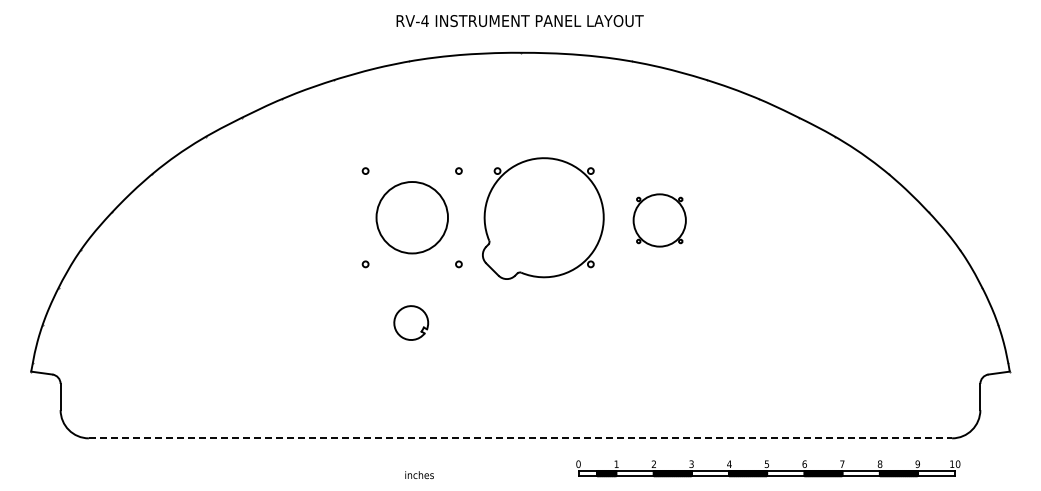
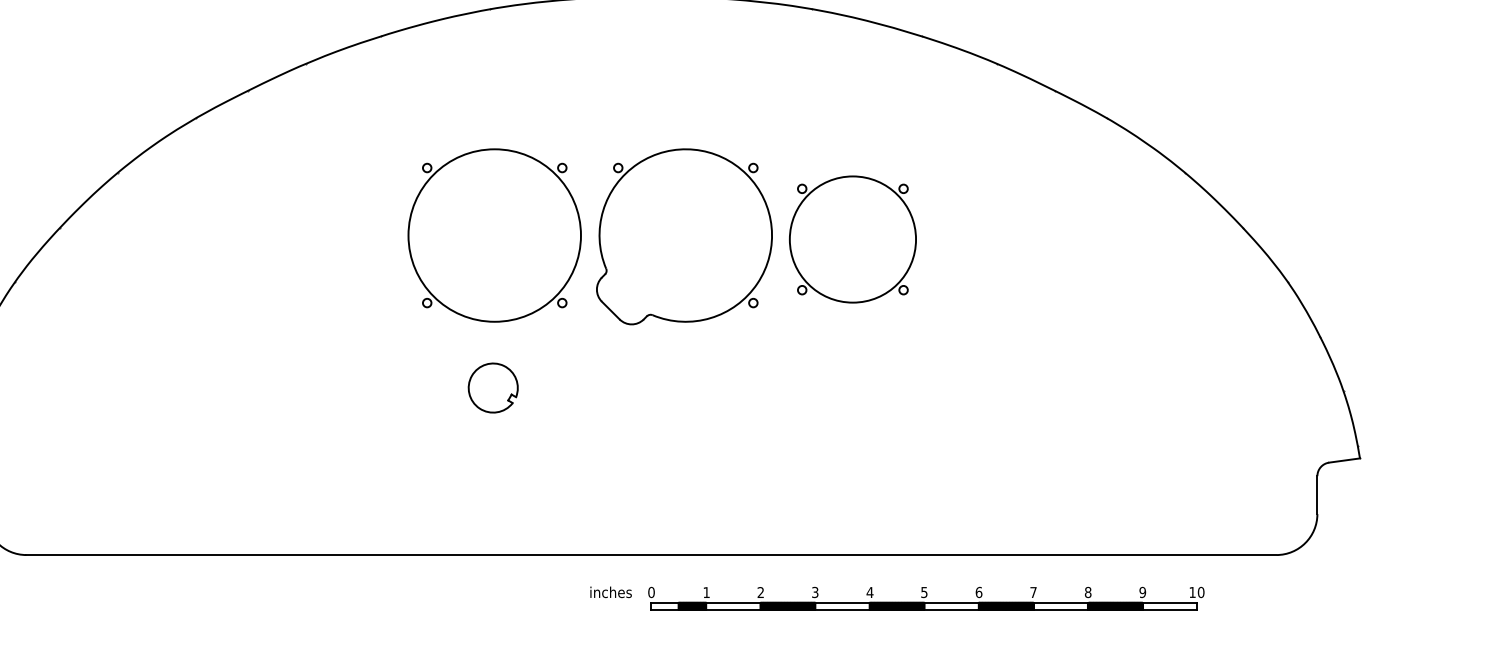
circle: (411, 217) -> (493, 235), size x1.67
part: (659, 220) -> (852, 239), size x1.67
line: (520, 438) -> (651, 555), dashed -> solid
part: (768, 468) -> (926, 598), moved
text: (419, 474) -> (610, 591), moved

